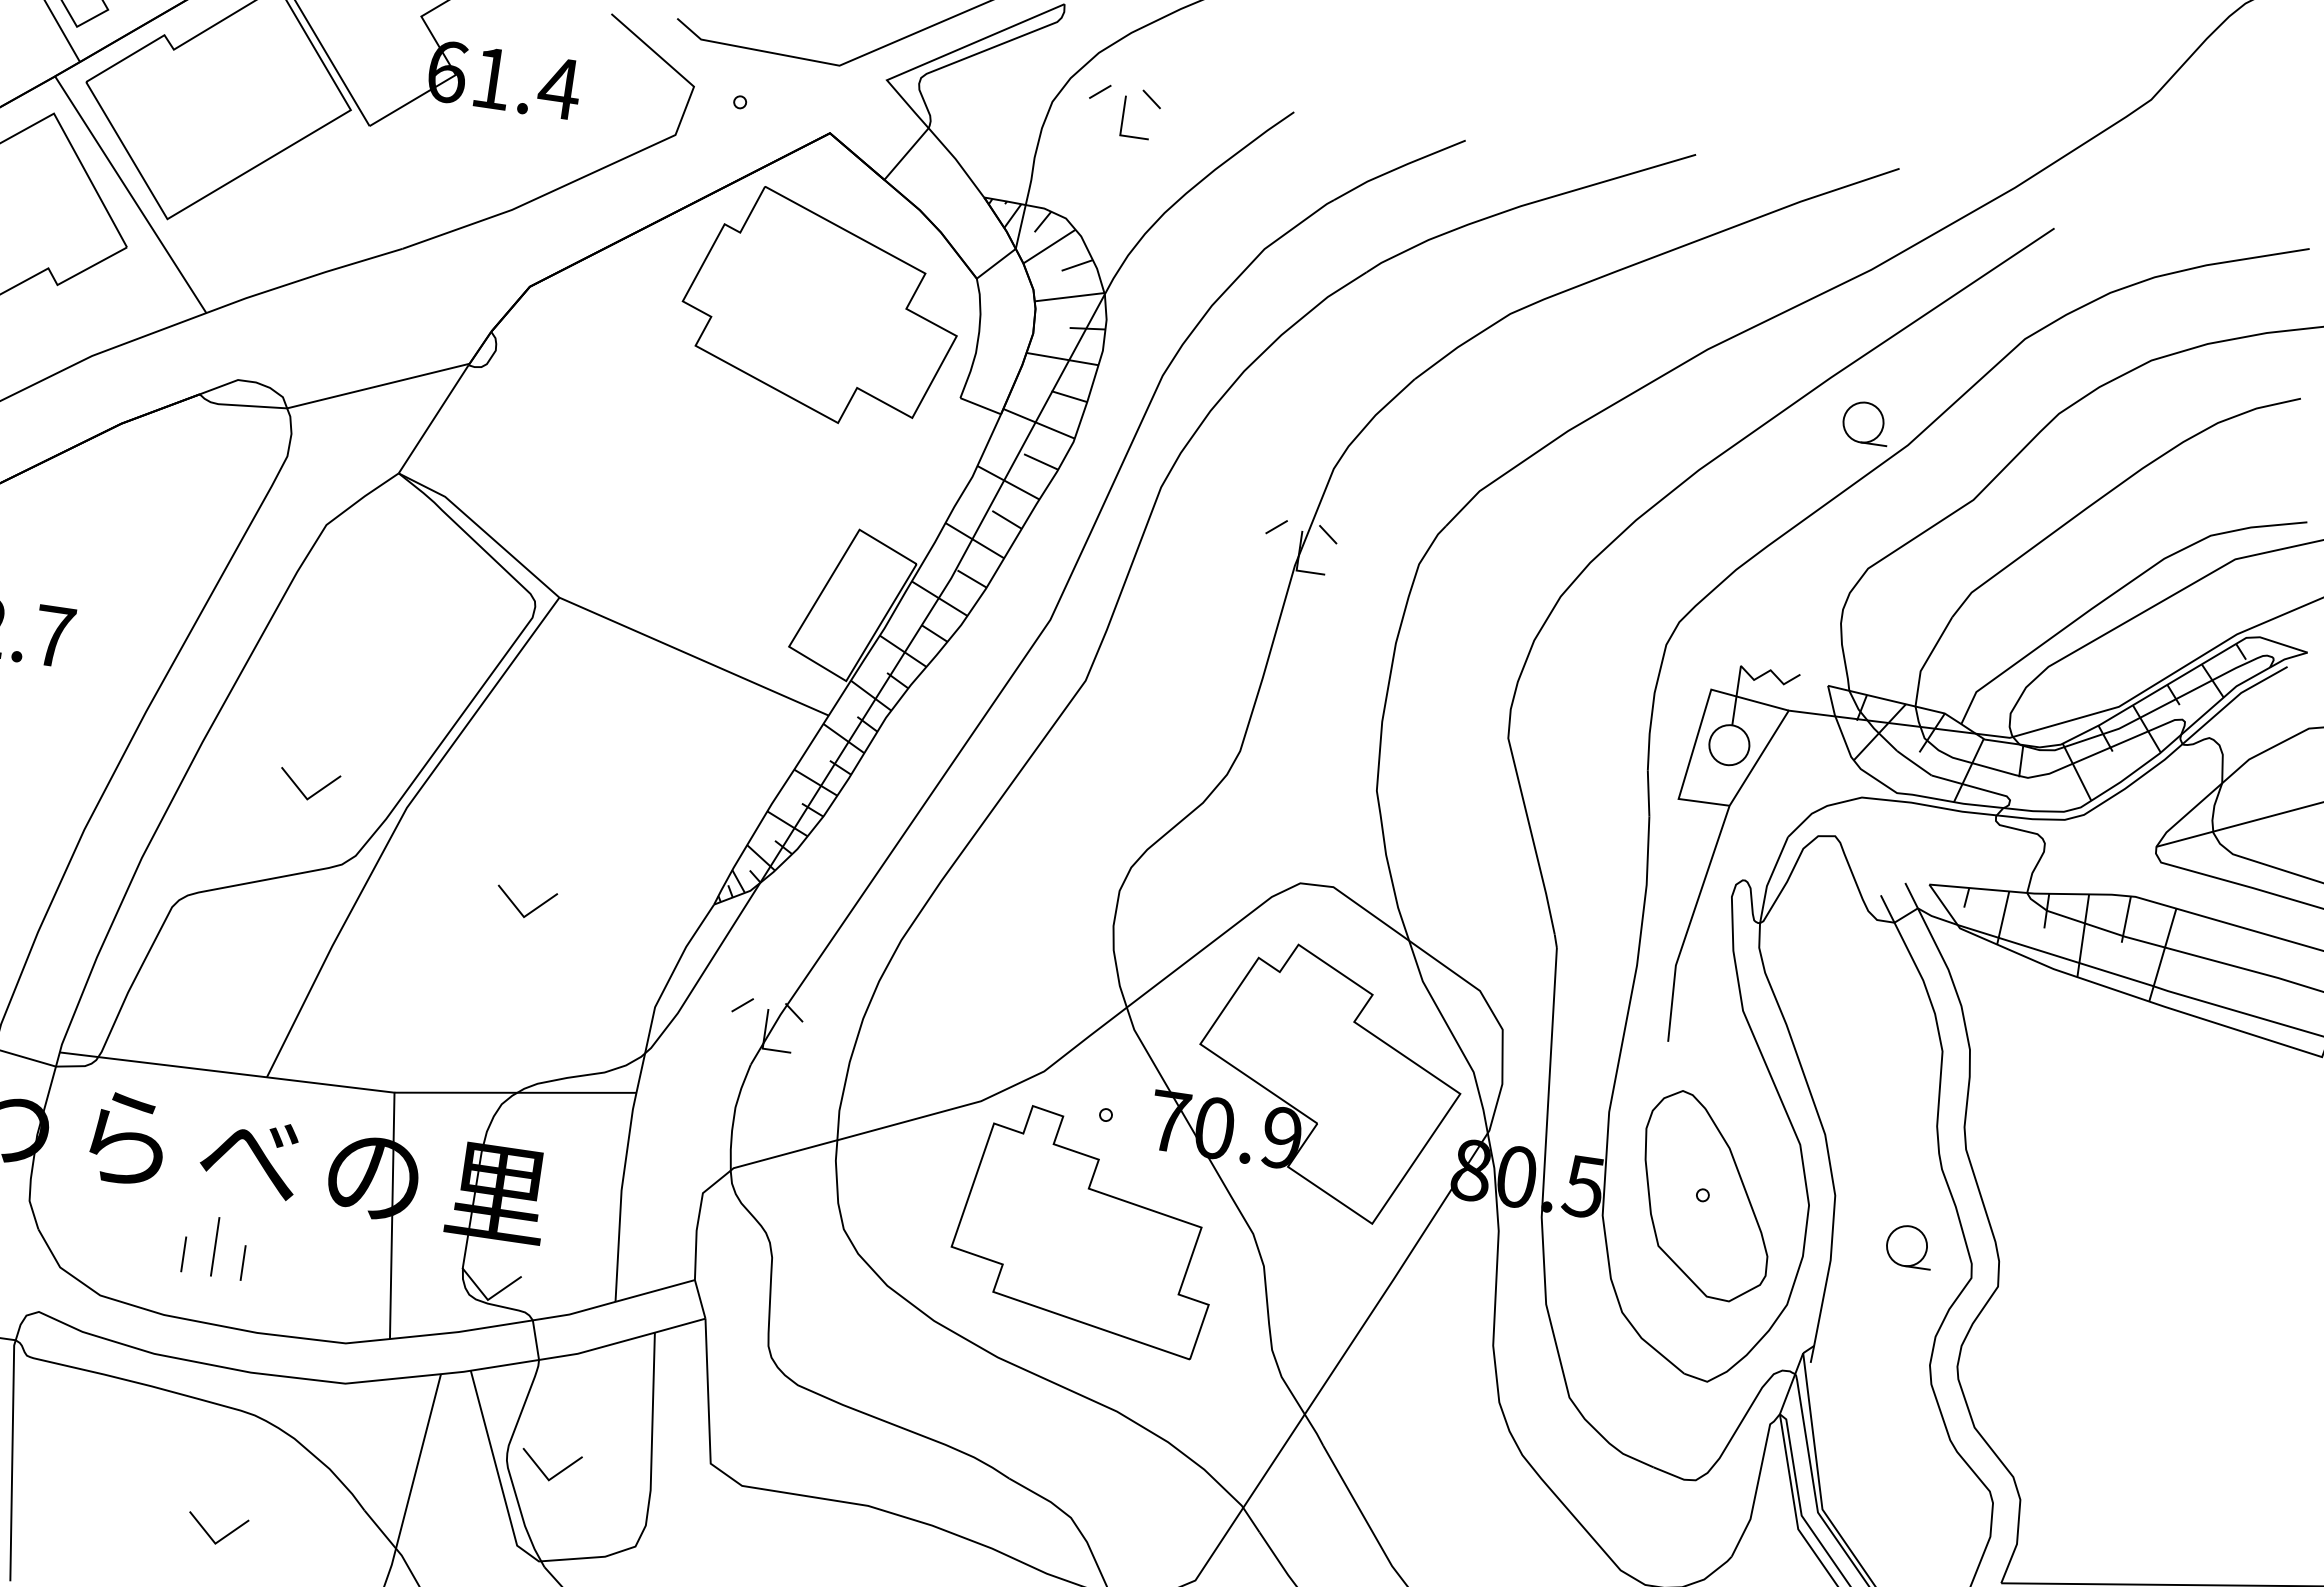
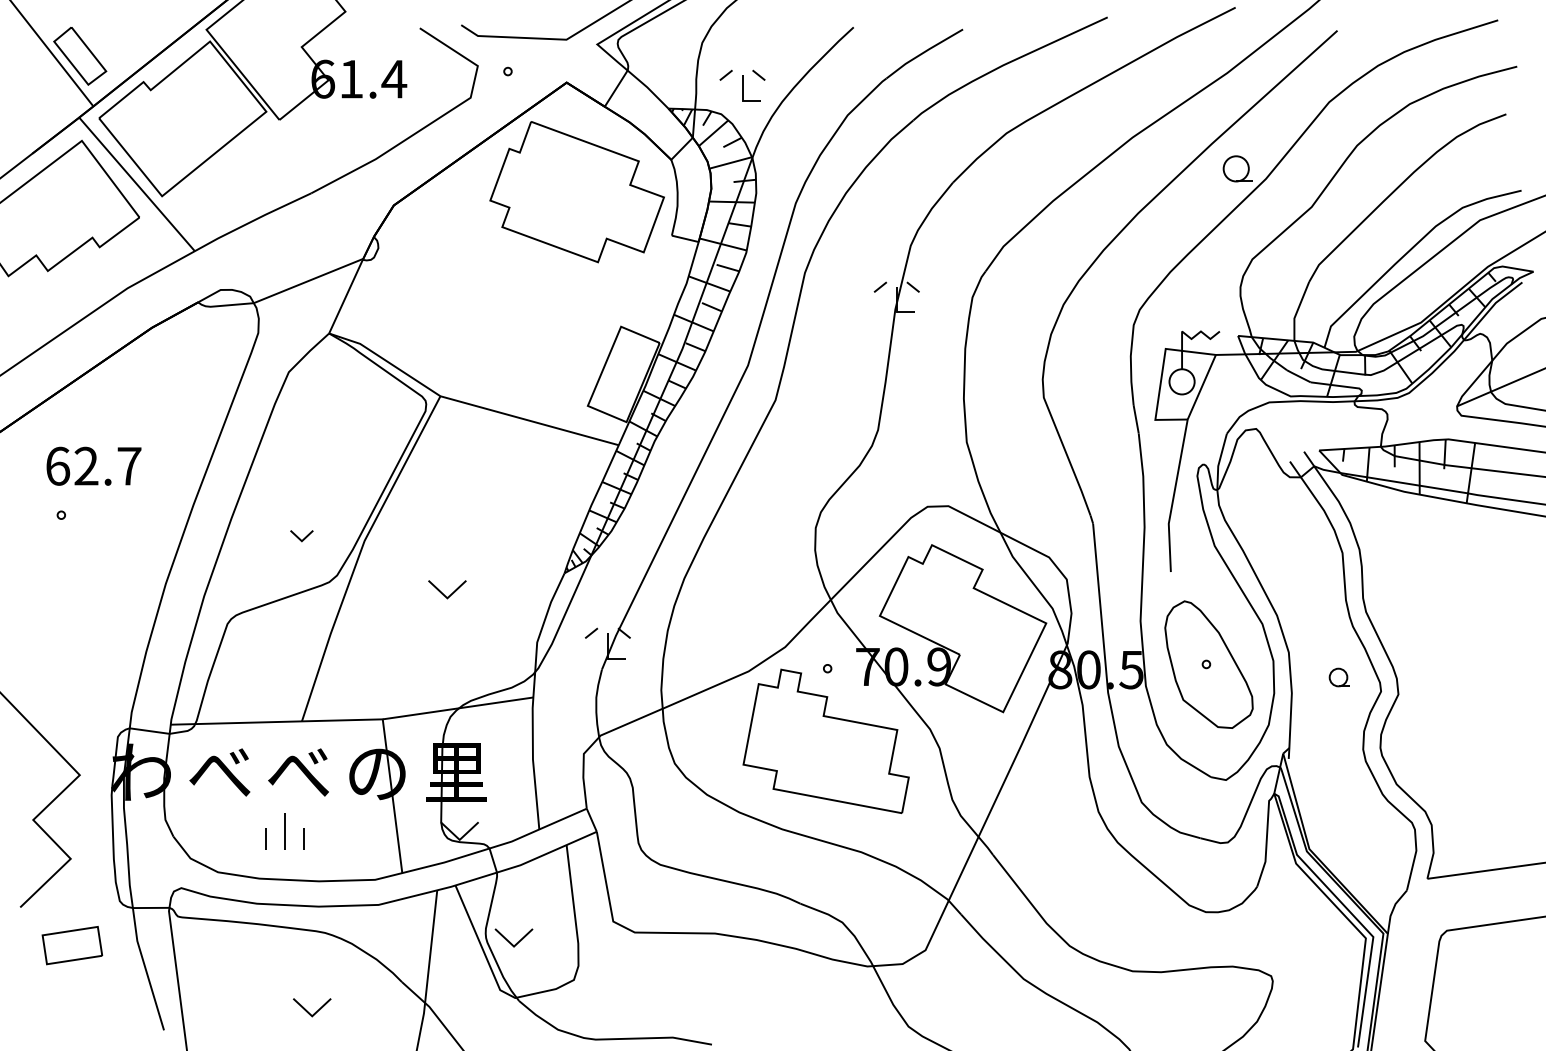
part: (1123, 111) -> (742, 85), moved
part: (308, 784) -> (301, 535), size x0.6
text: (125, 1138) -> (219, 772), ら -> べ
part: (1909, 1246) -> (1339, 677), size x0.7

